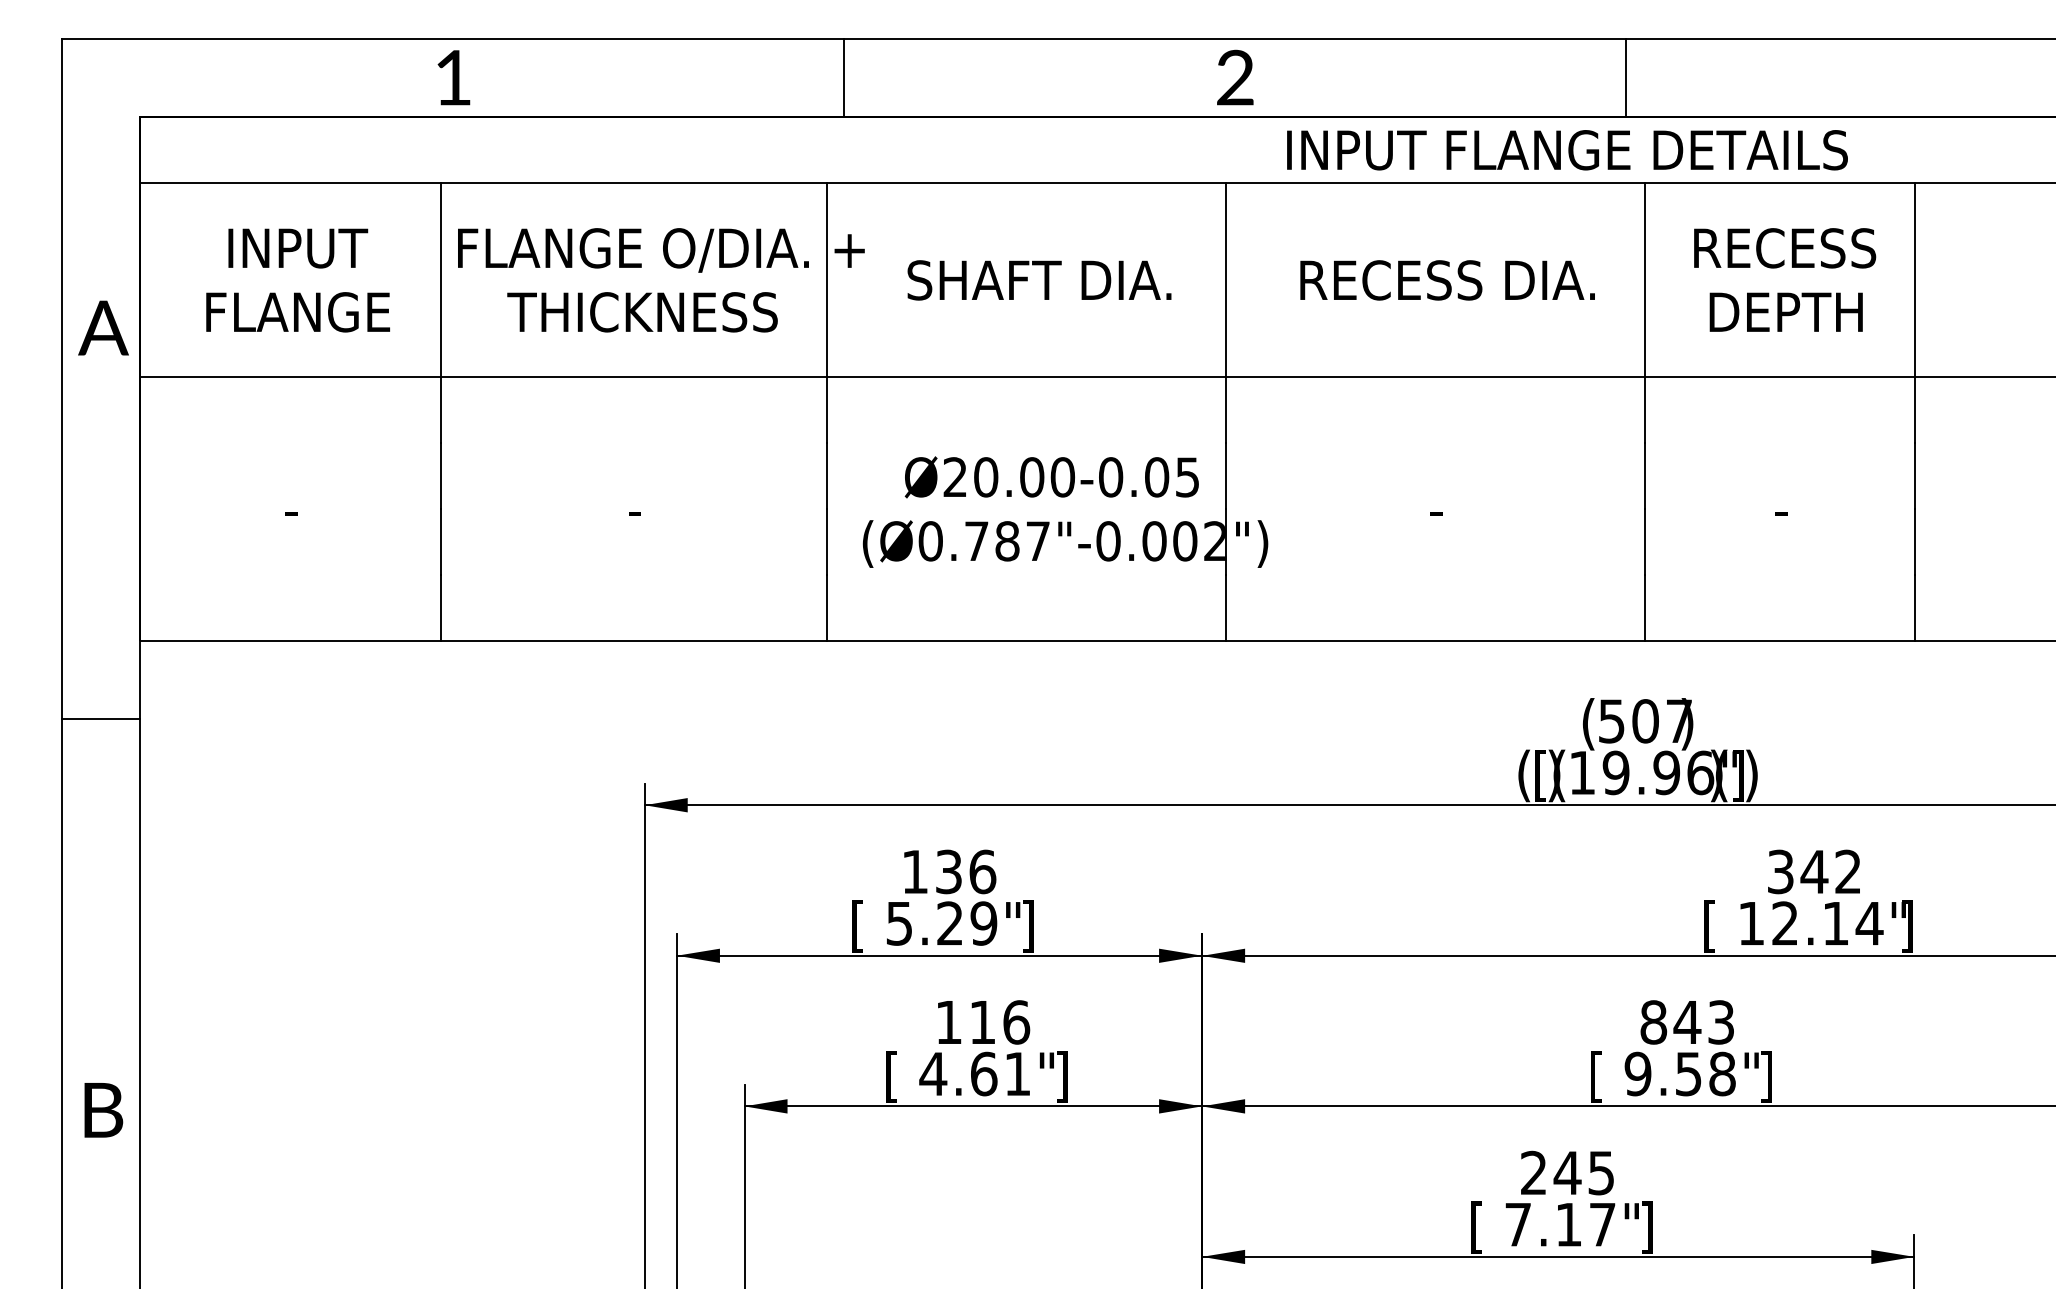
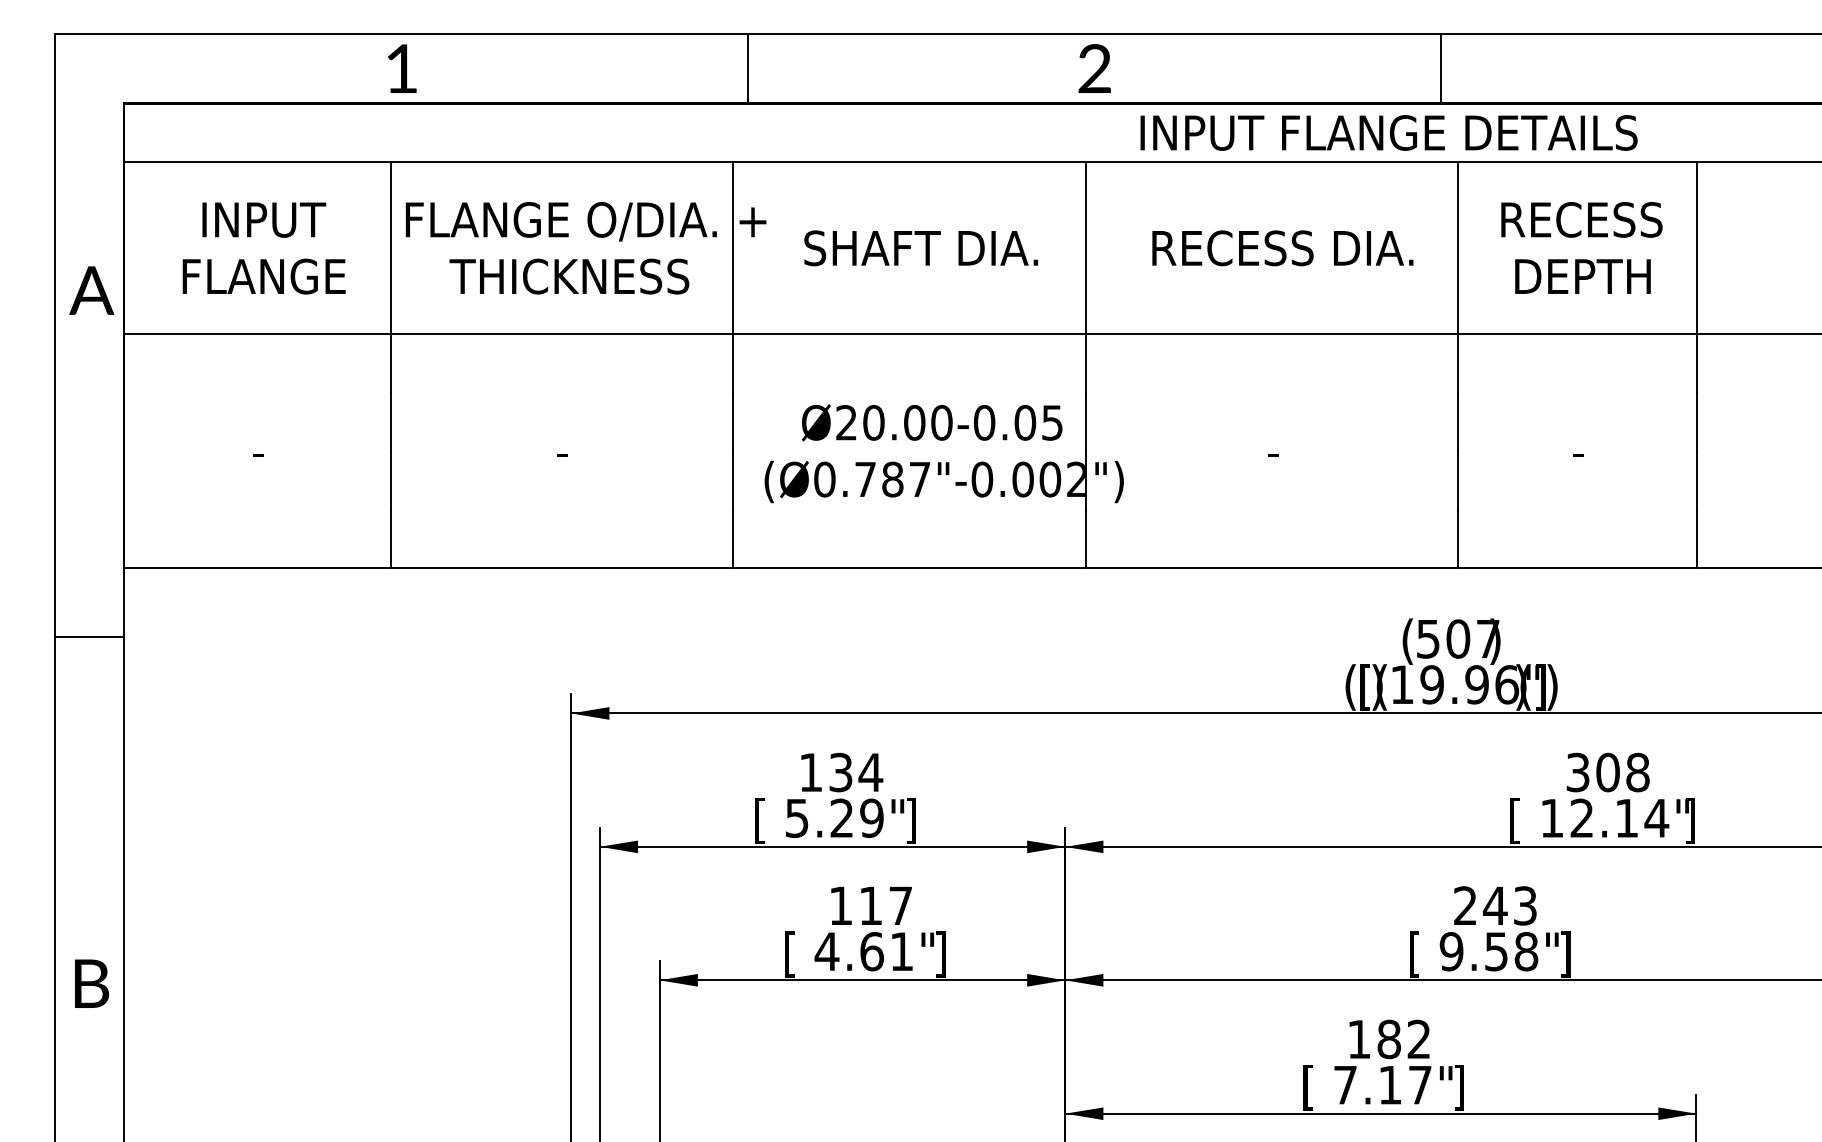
text: (982, 871) -> (870, 772), 136 -> 134
text: (1830, 871) -> (1622, 772), 342 -> 308
text: (1016, 1022) -> (900, 905), 116 -> 117
text: (1653, 1022) -> (1465, 905), 843 -> 243
text: (1567, 1172) -> (1389, 1038), 245 -> 182

